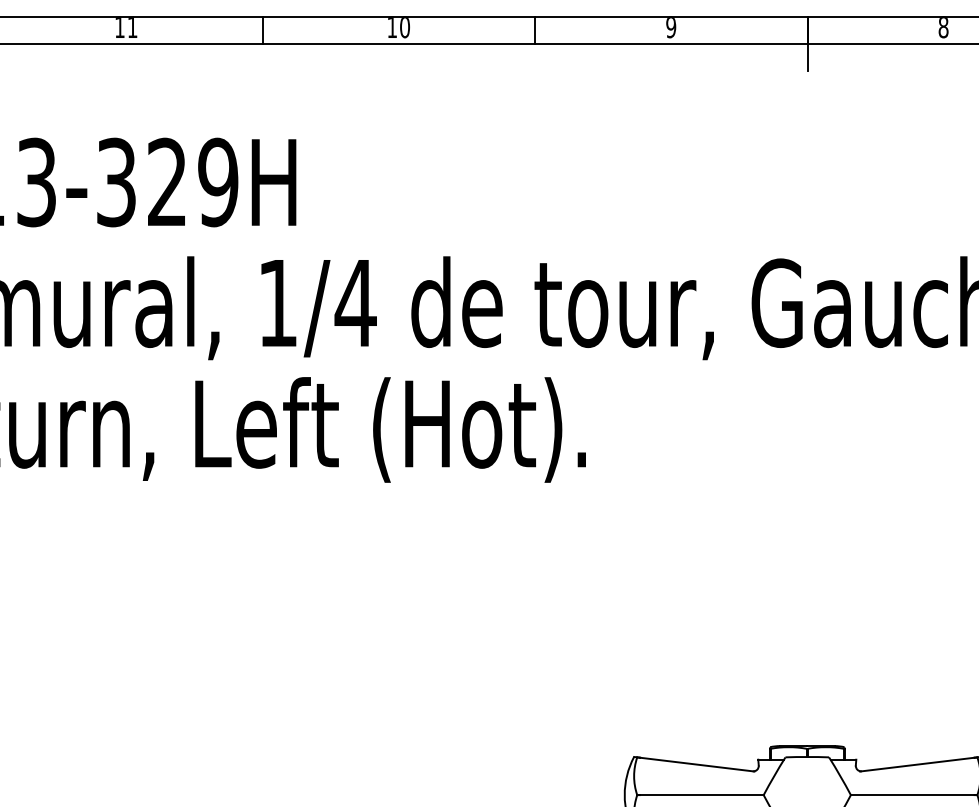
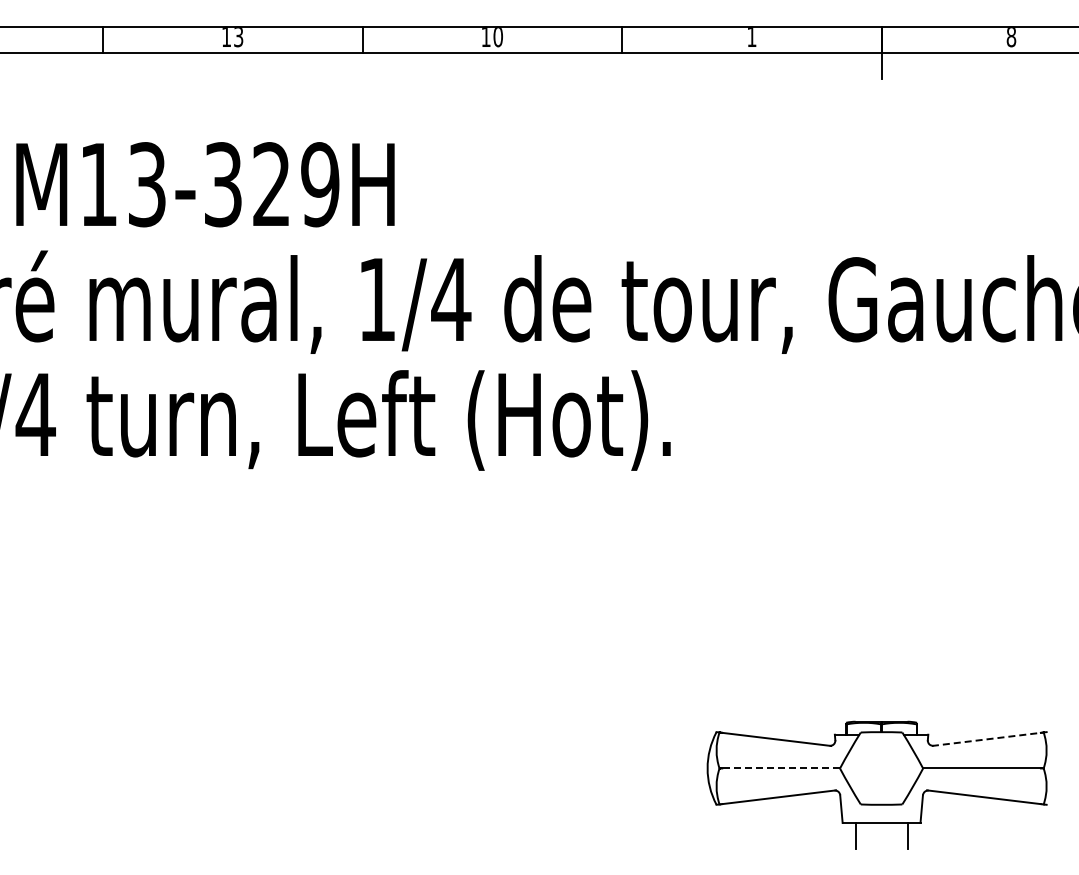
text: (132, 28) -> (238, 37), 11 -> 13
text: (670, 28) -> (751, 37), 9 -> 1
line: (917, 764) -> (986, 739), solid -> dashed
line: (702, 795) -> (781, 768), solid -> dashed

